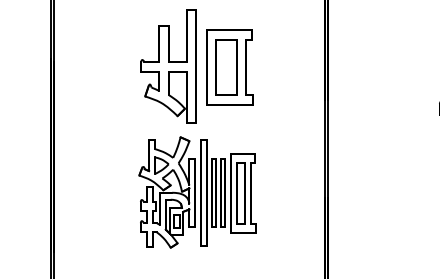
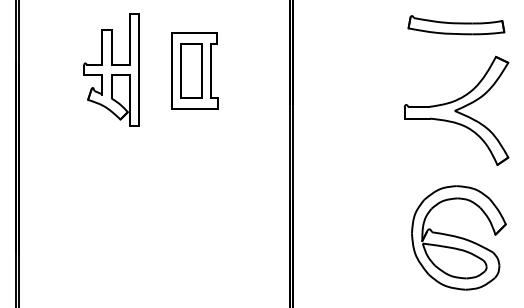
part: (168, 66) -> (111, 69), moved
part: (197, 192) -> (162, 195), removed

